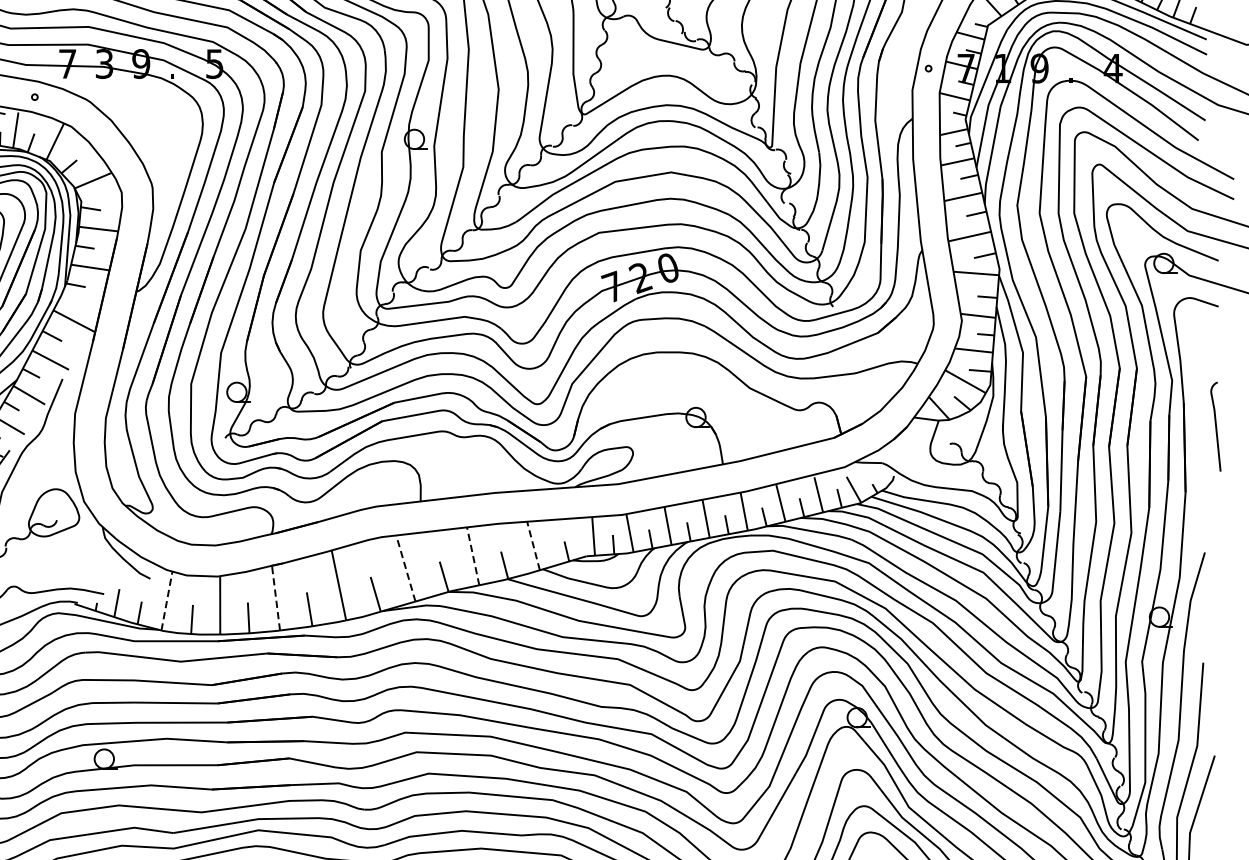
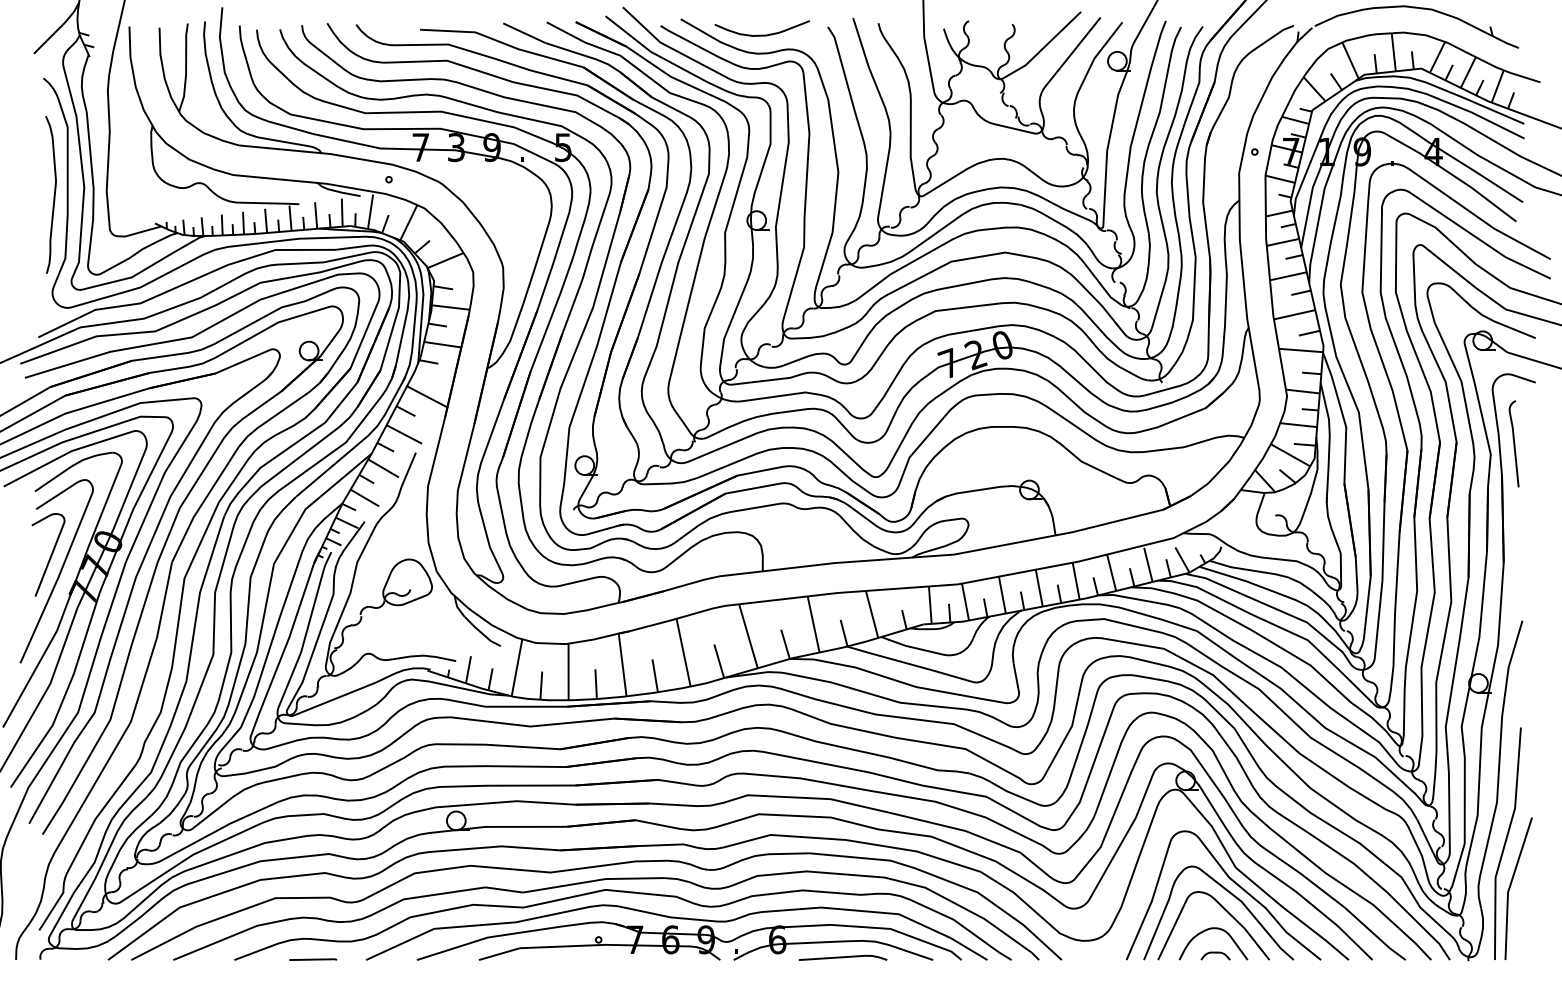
curve: (1215, 426) -> (1513, 443), moved
line: (532, 544) -> (871, 613), dashed -> solid
line: (473, 556) -> (813, 624), dashed -> solid
line: (405, 567) -> (748, 635), dashed -> solid
line: (275, 597) -> (622, 664), dashed -> solid
line: (167, 600) -> (517, 667), dashed -> solid

